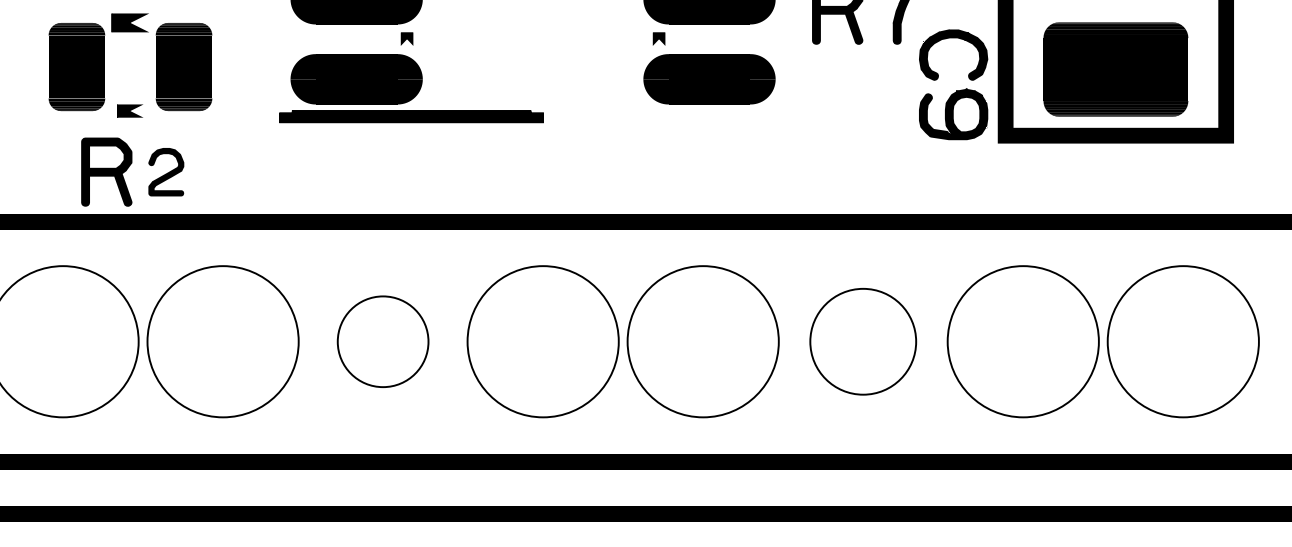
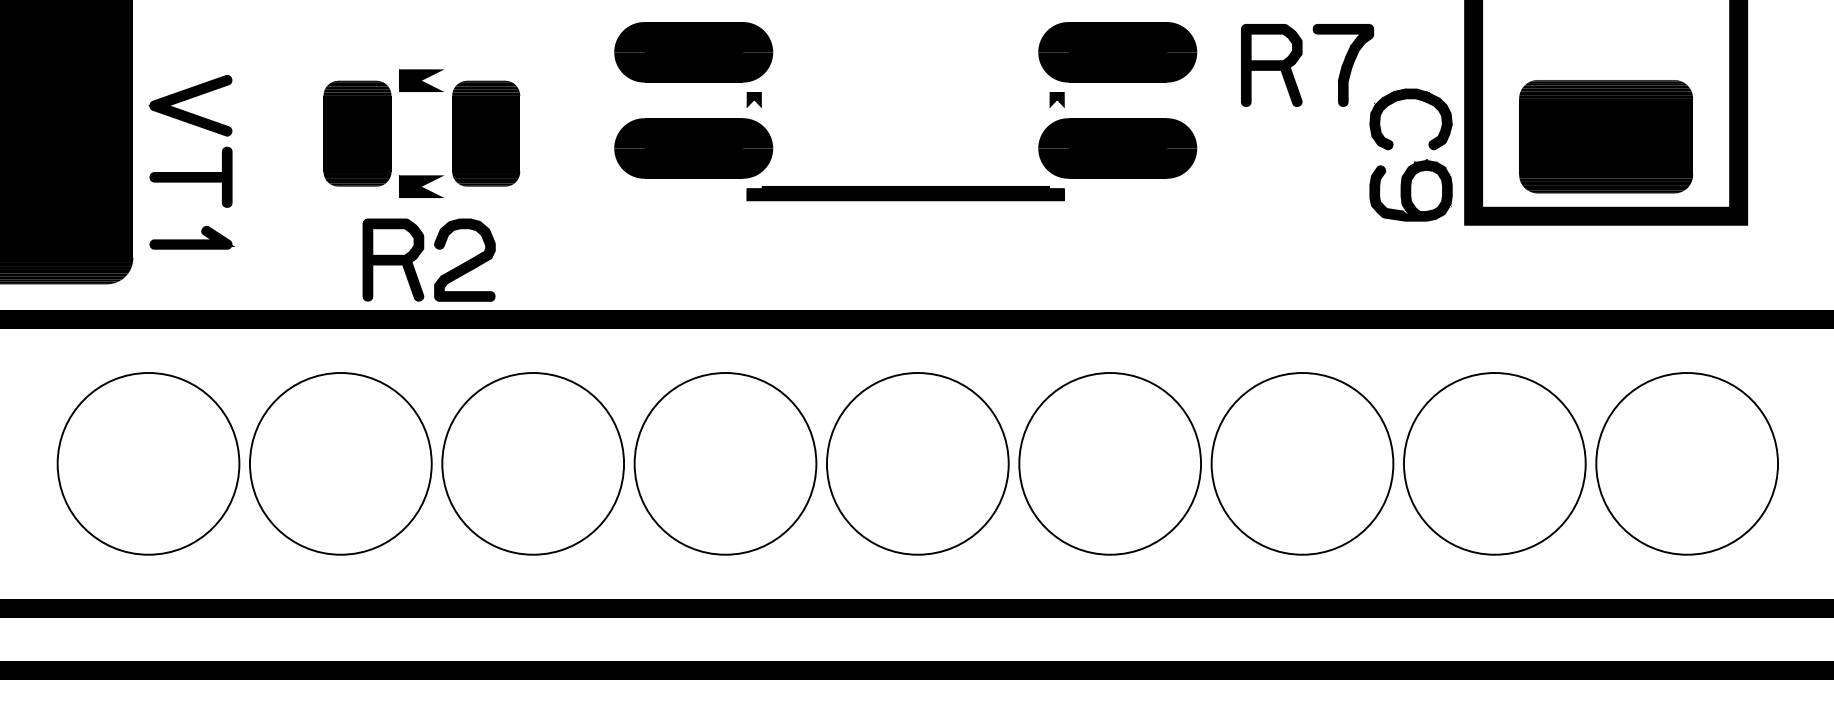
part: (130, 110) -> (421, 186), size x1.43
part: (411, 116) -> (905, 193), moved
part: (165, 171) -> (464, 259), size x1.43
part: (383, 341) -> (725, 463), size x1.67
part: (863, 341) -> (1302, 463), size x1.43

